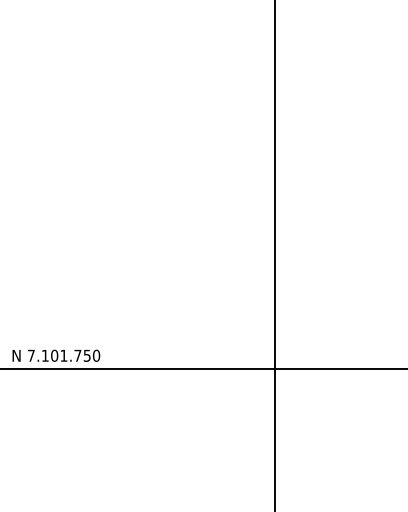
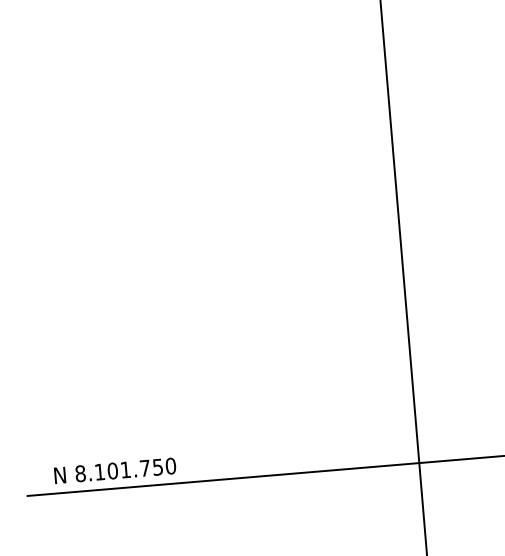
text: (30, 355) -> (79, 473), 7.101.750 -> 8.101.750

